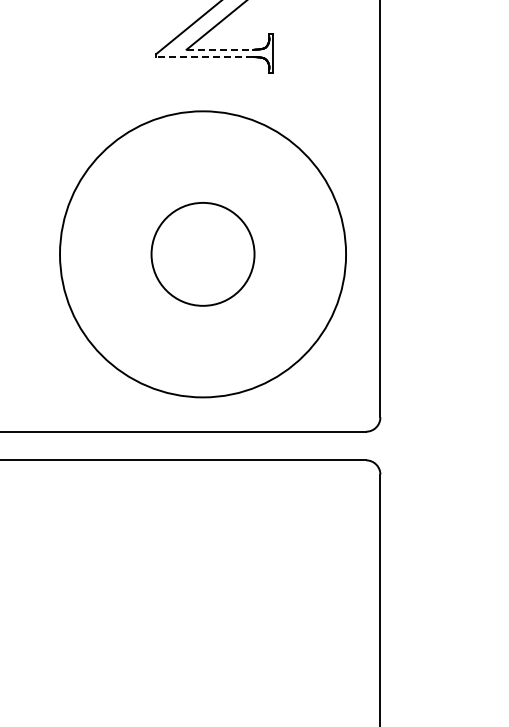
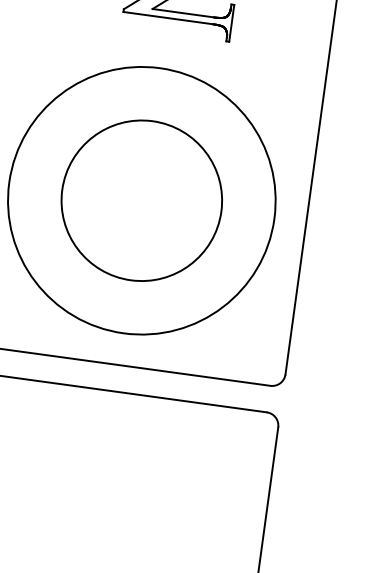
line: (220, 49) -> (184, 13), dashed -> solid
line: (203, 57) -> (167, 18), dashed -> solid
circle: (202, 254) -> (141, 200), size x1.67

